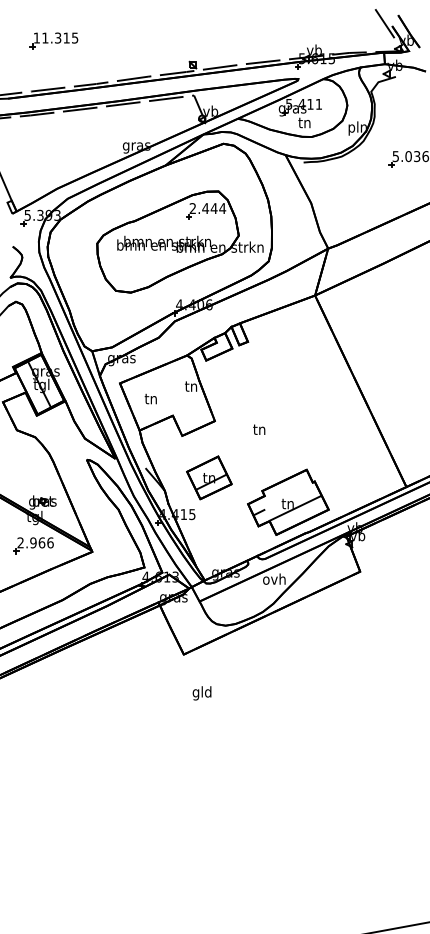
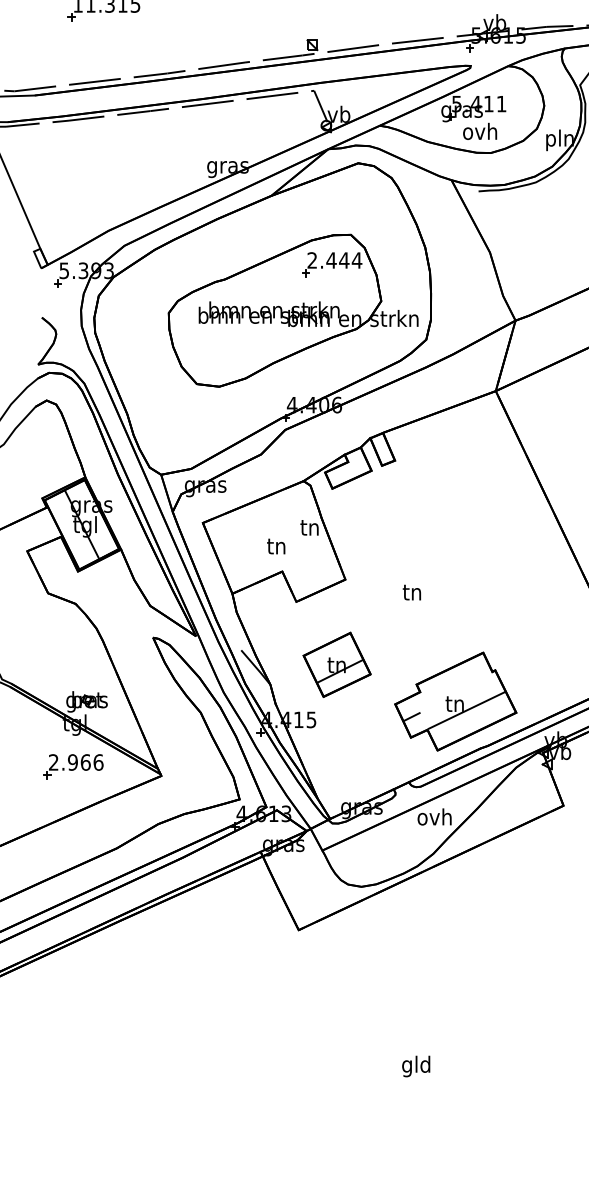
text: (304, 122) -> (479, 131), tn -> ovh
text: (150, 398) -> (275, 545), moved
text: (201, 693) -> (415, 1066), moved

